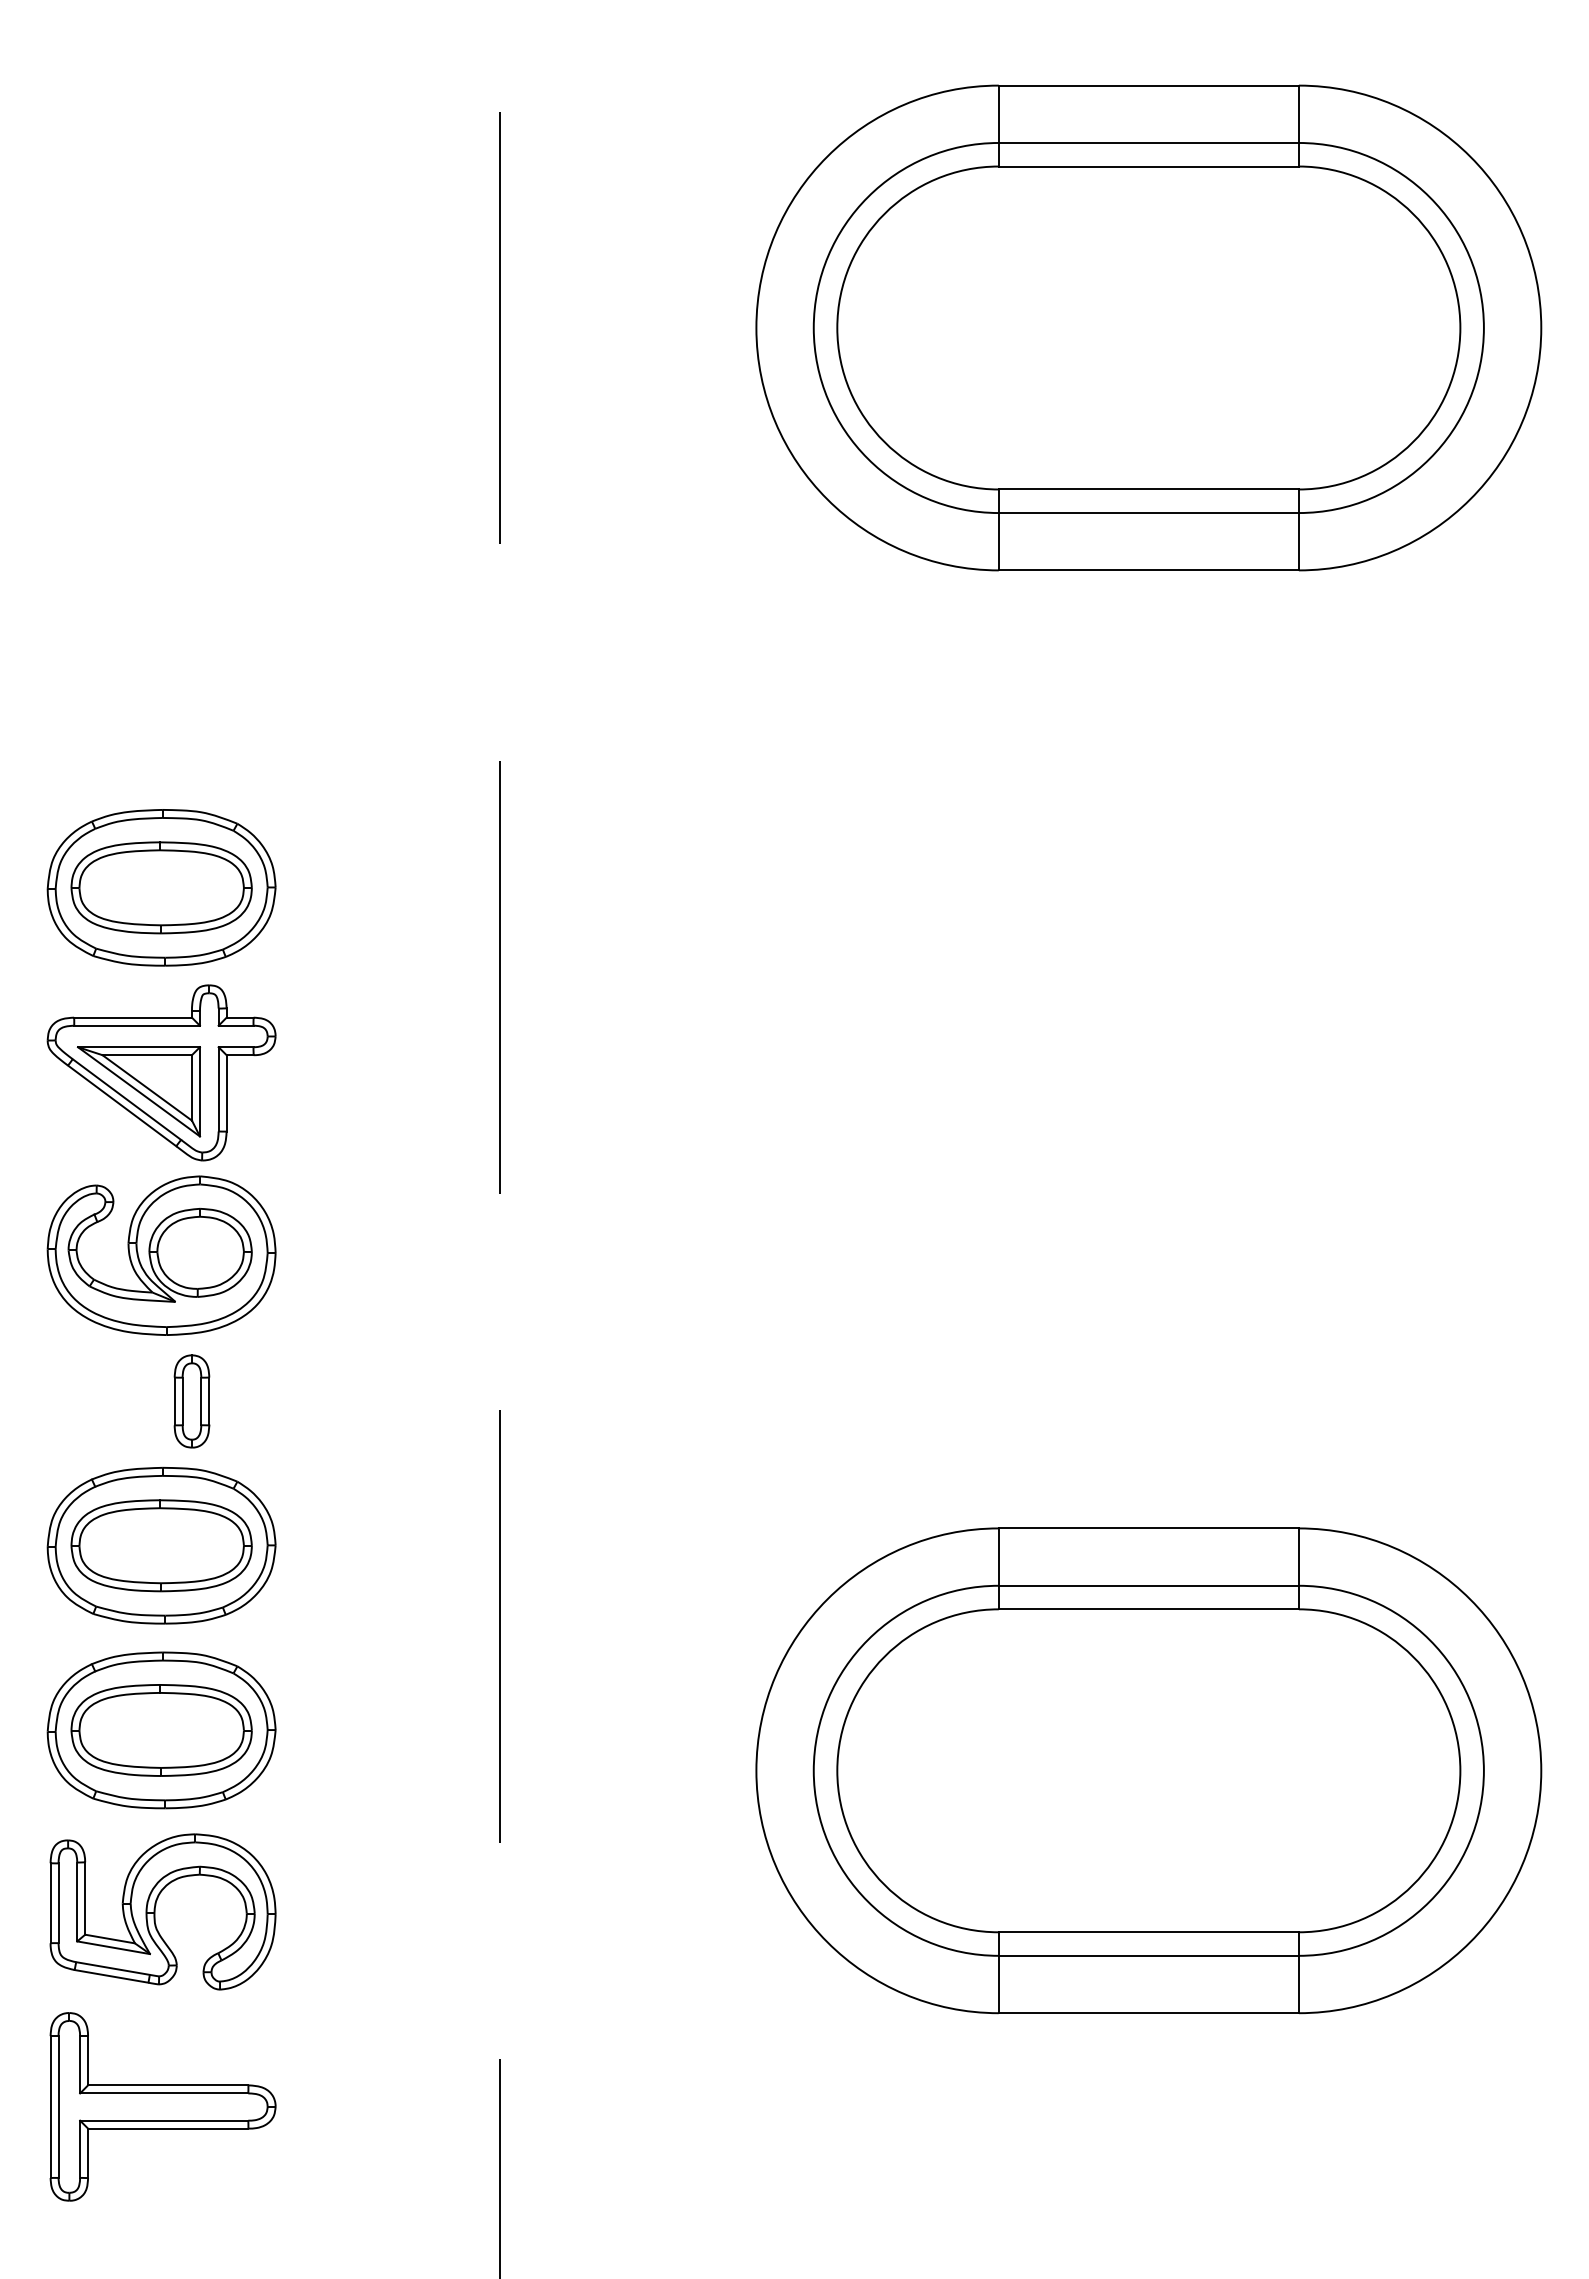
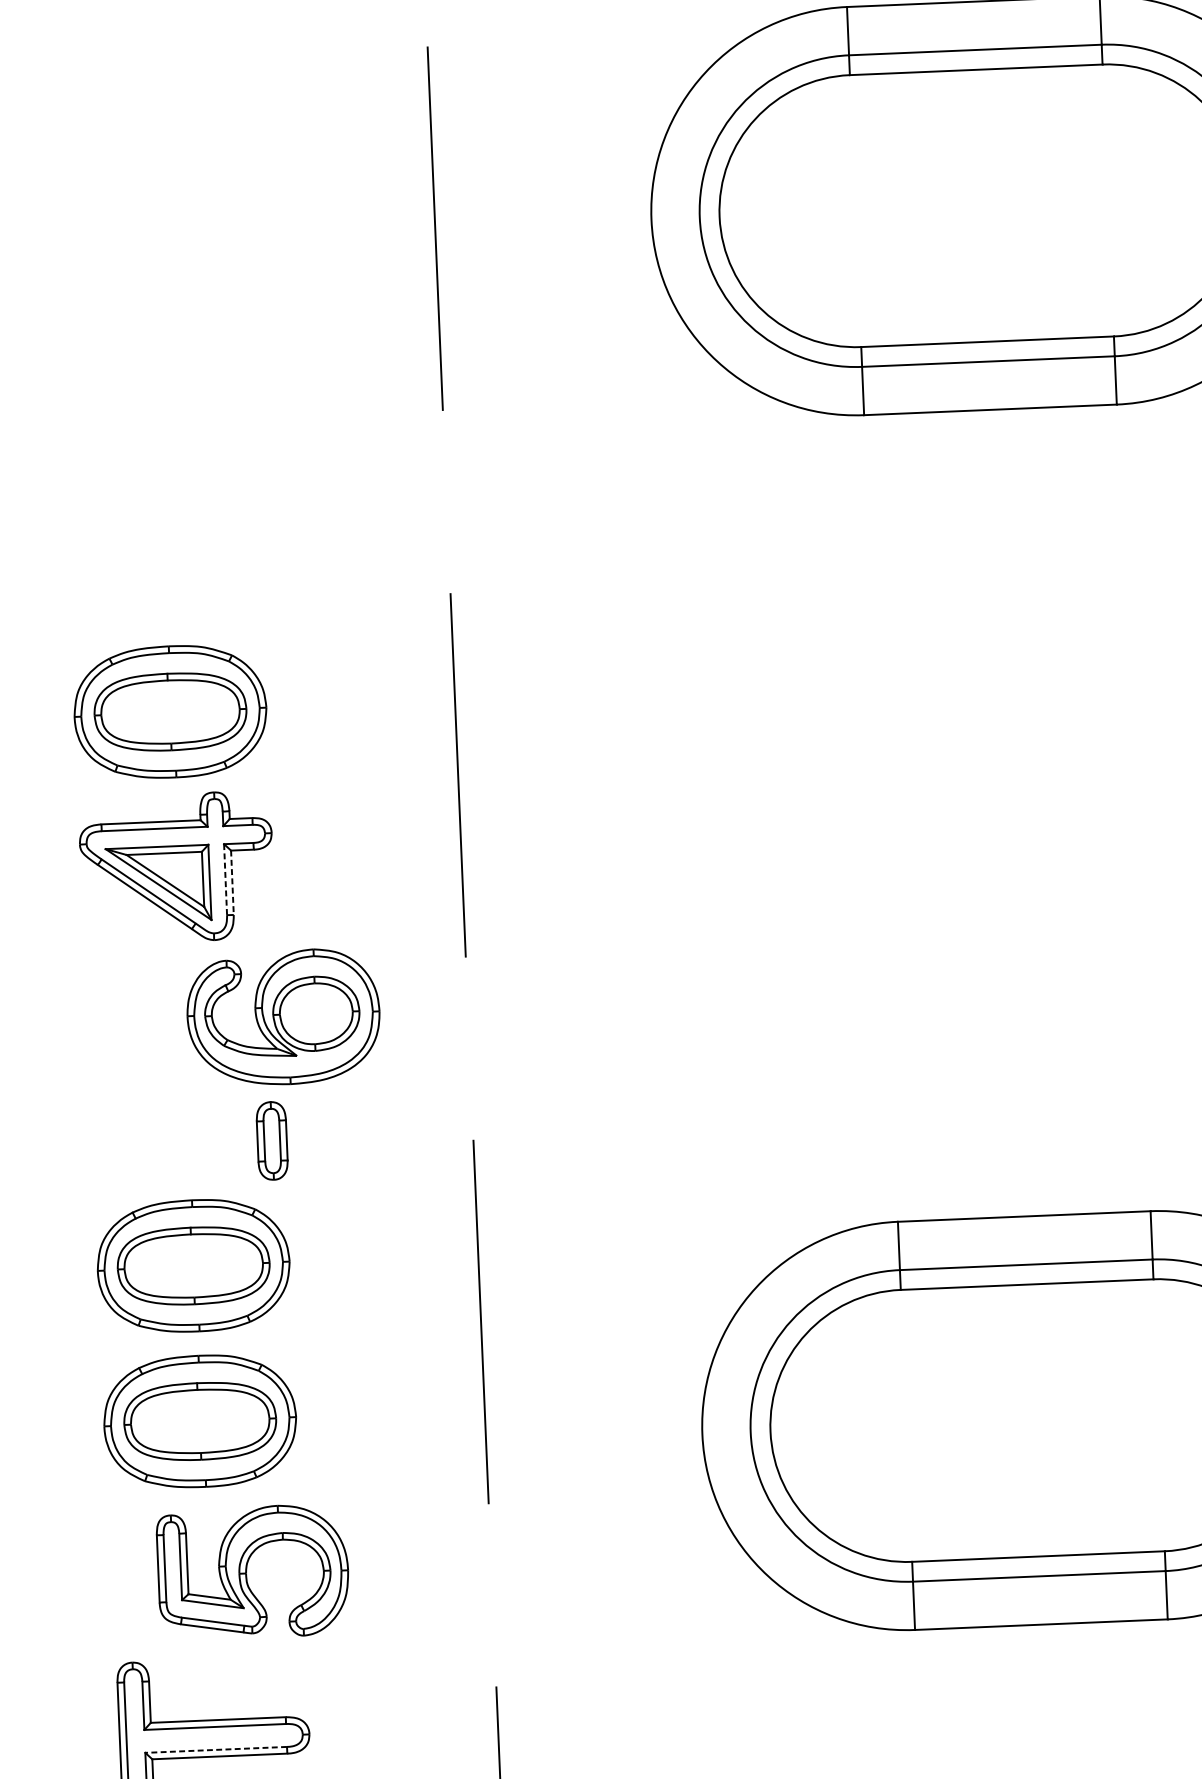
line: (218, 1089) -> (225, 879), solid -> dashed
line: (226, 1093) -> (232, 882), solid -> dashed
part: (161, 1255) -> (283, 1017), moved
part: (191, 1401) -> (271, 1140), moved
part: (155, 1911) -> (246, 1572), moved
line: (163, 2120) -> (215, 1749), solid -> dashed

